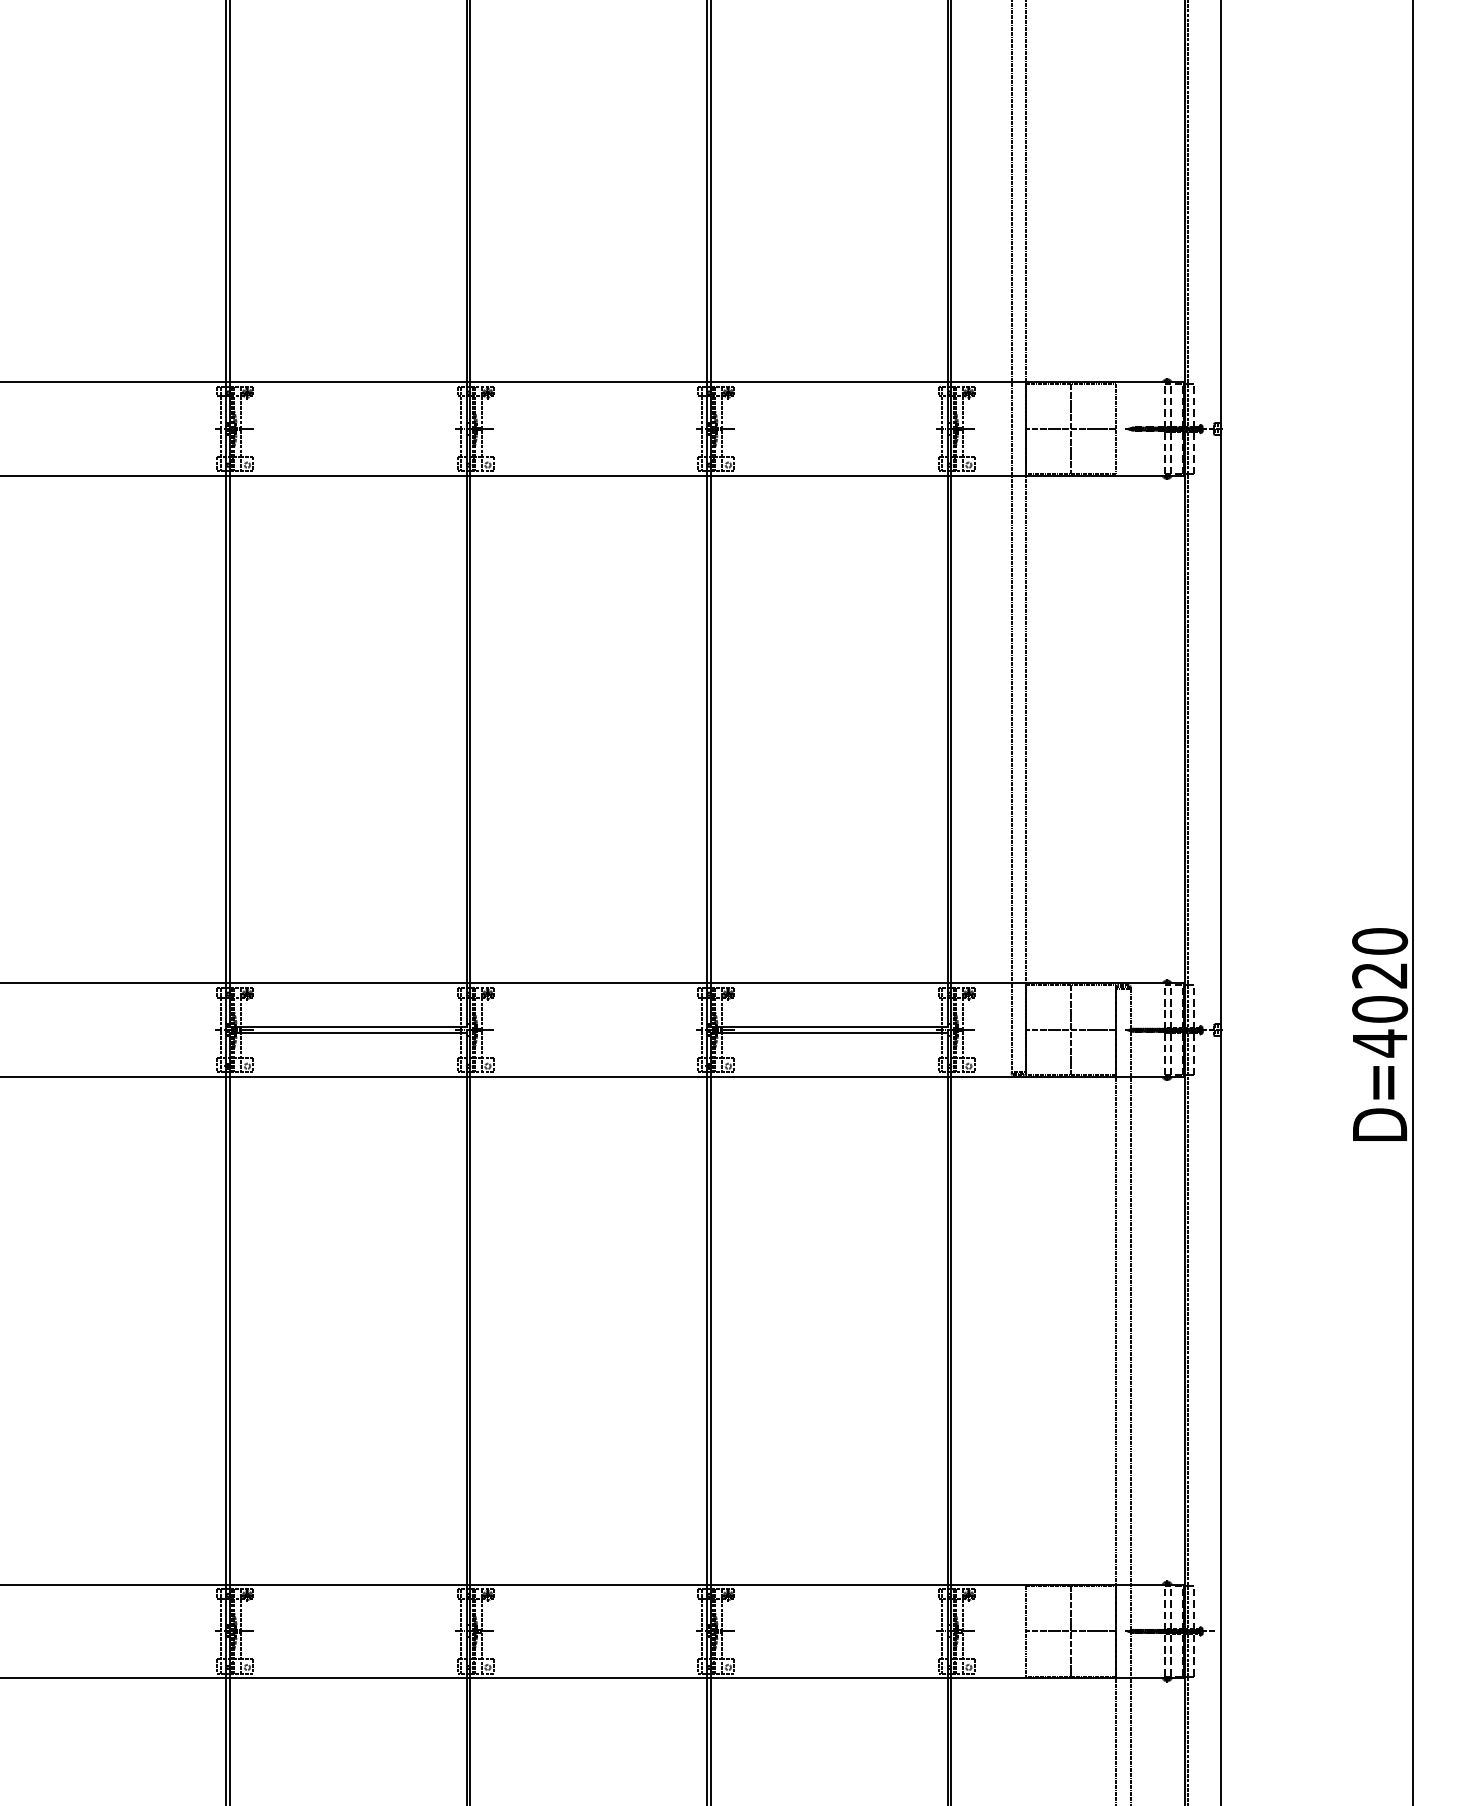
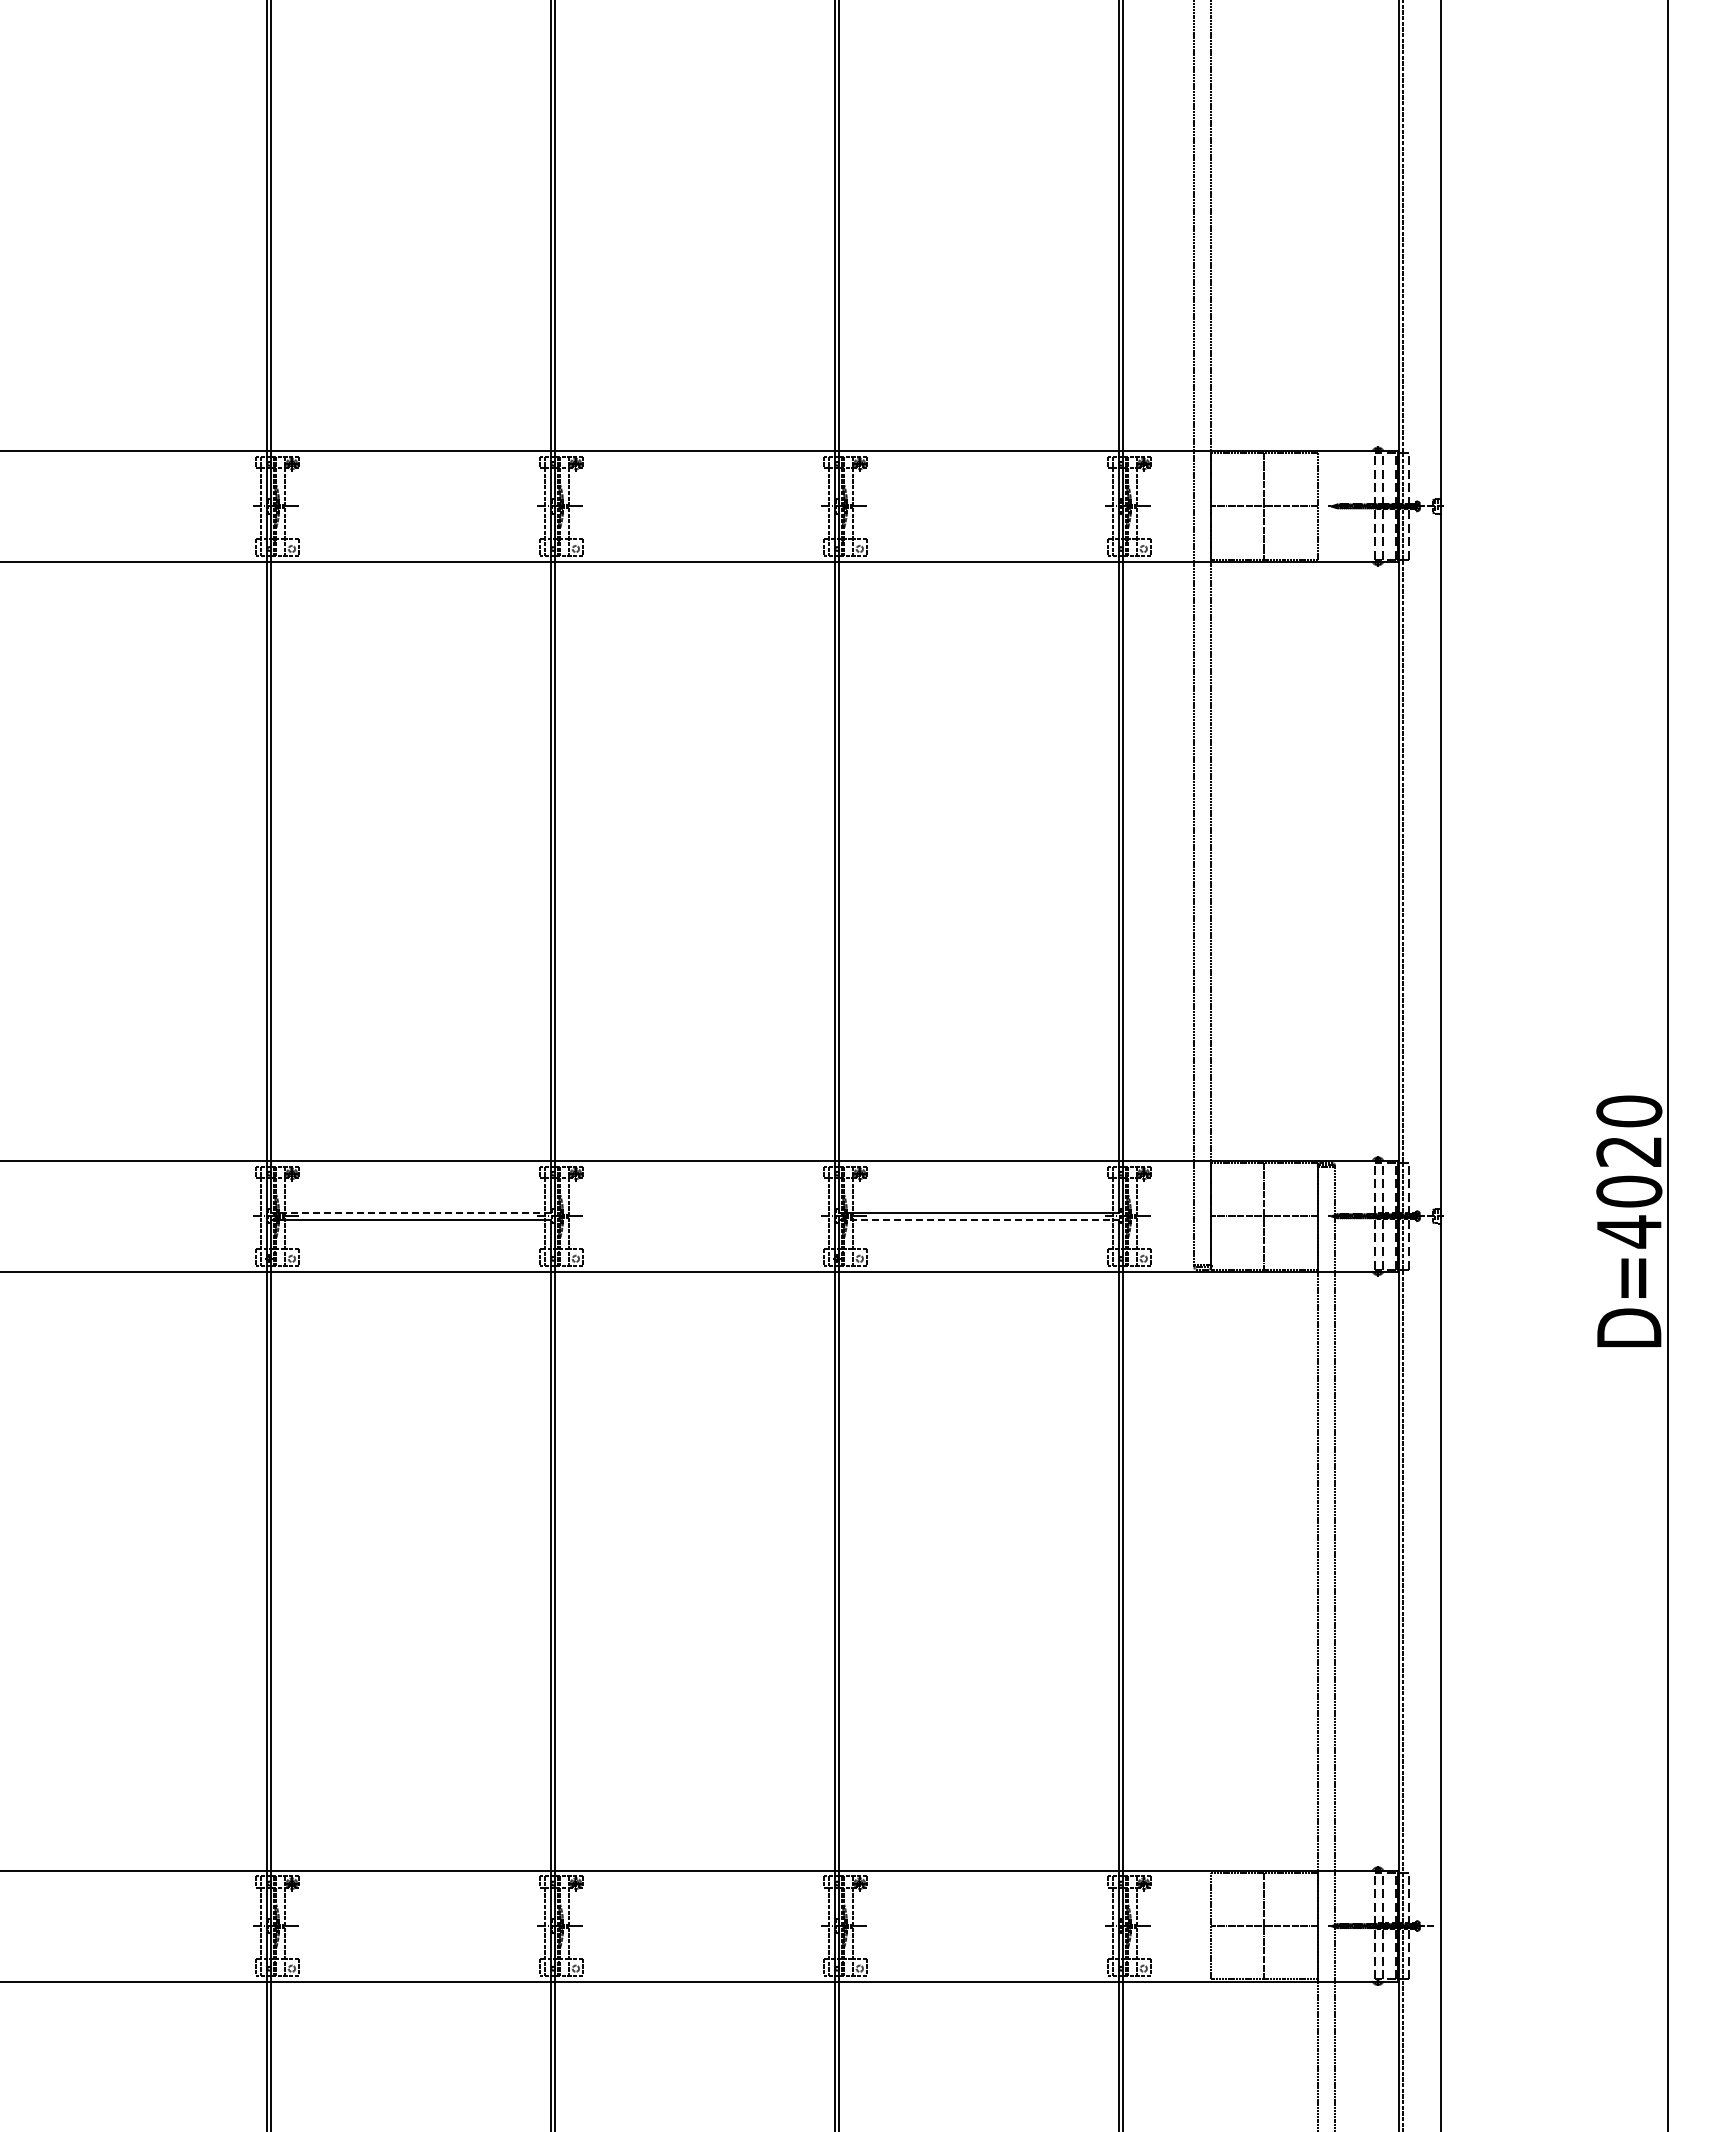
line: (348, 1027) -> (411, 1212), solid -> dashed
line: (829, 1032) -> (979, 1219), solid -> dashed

